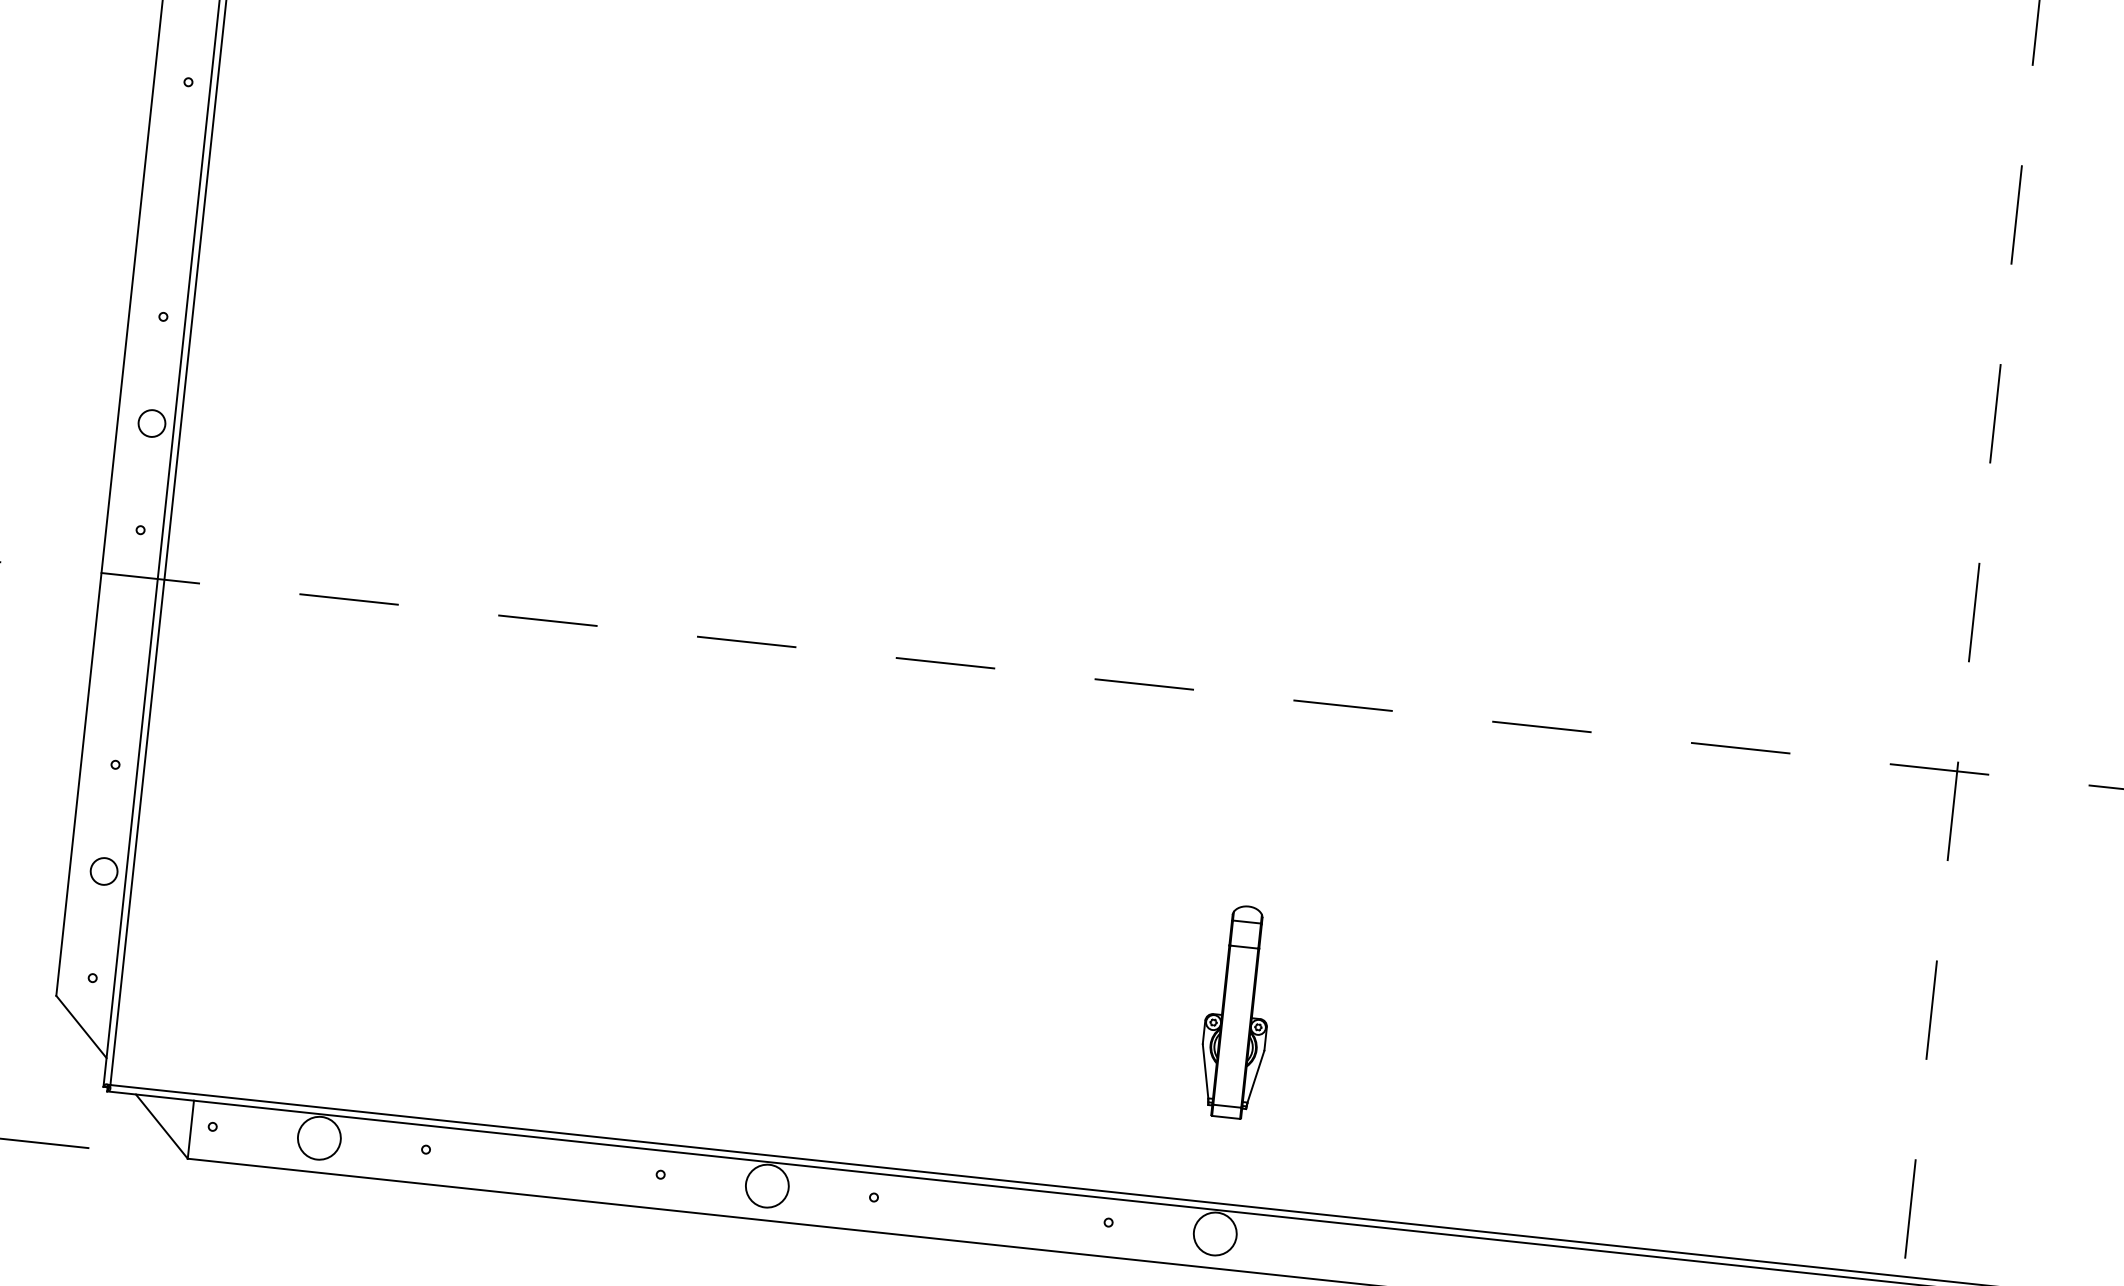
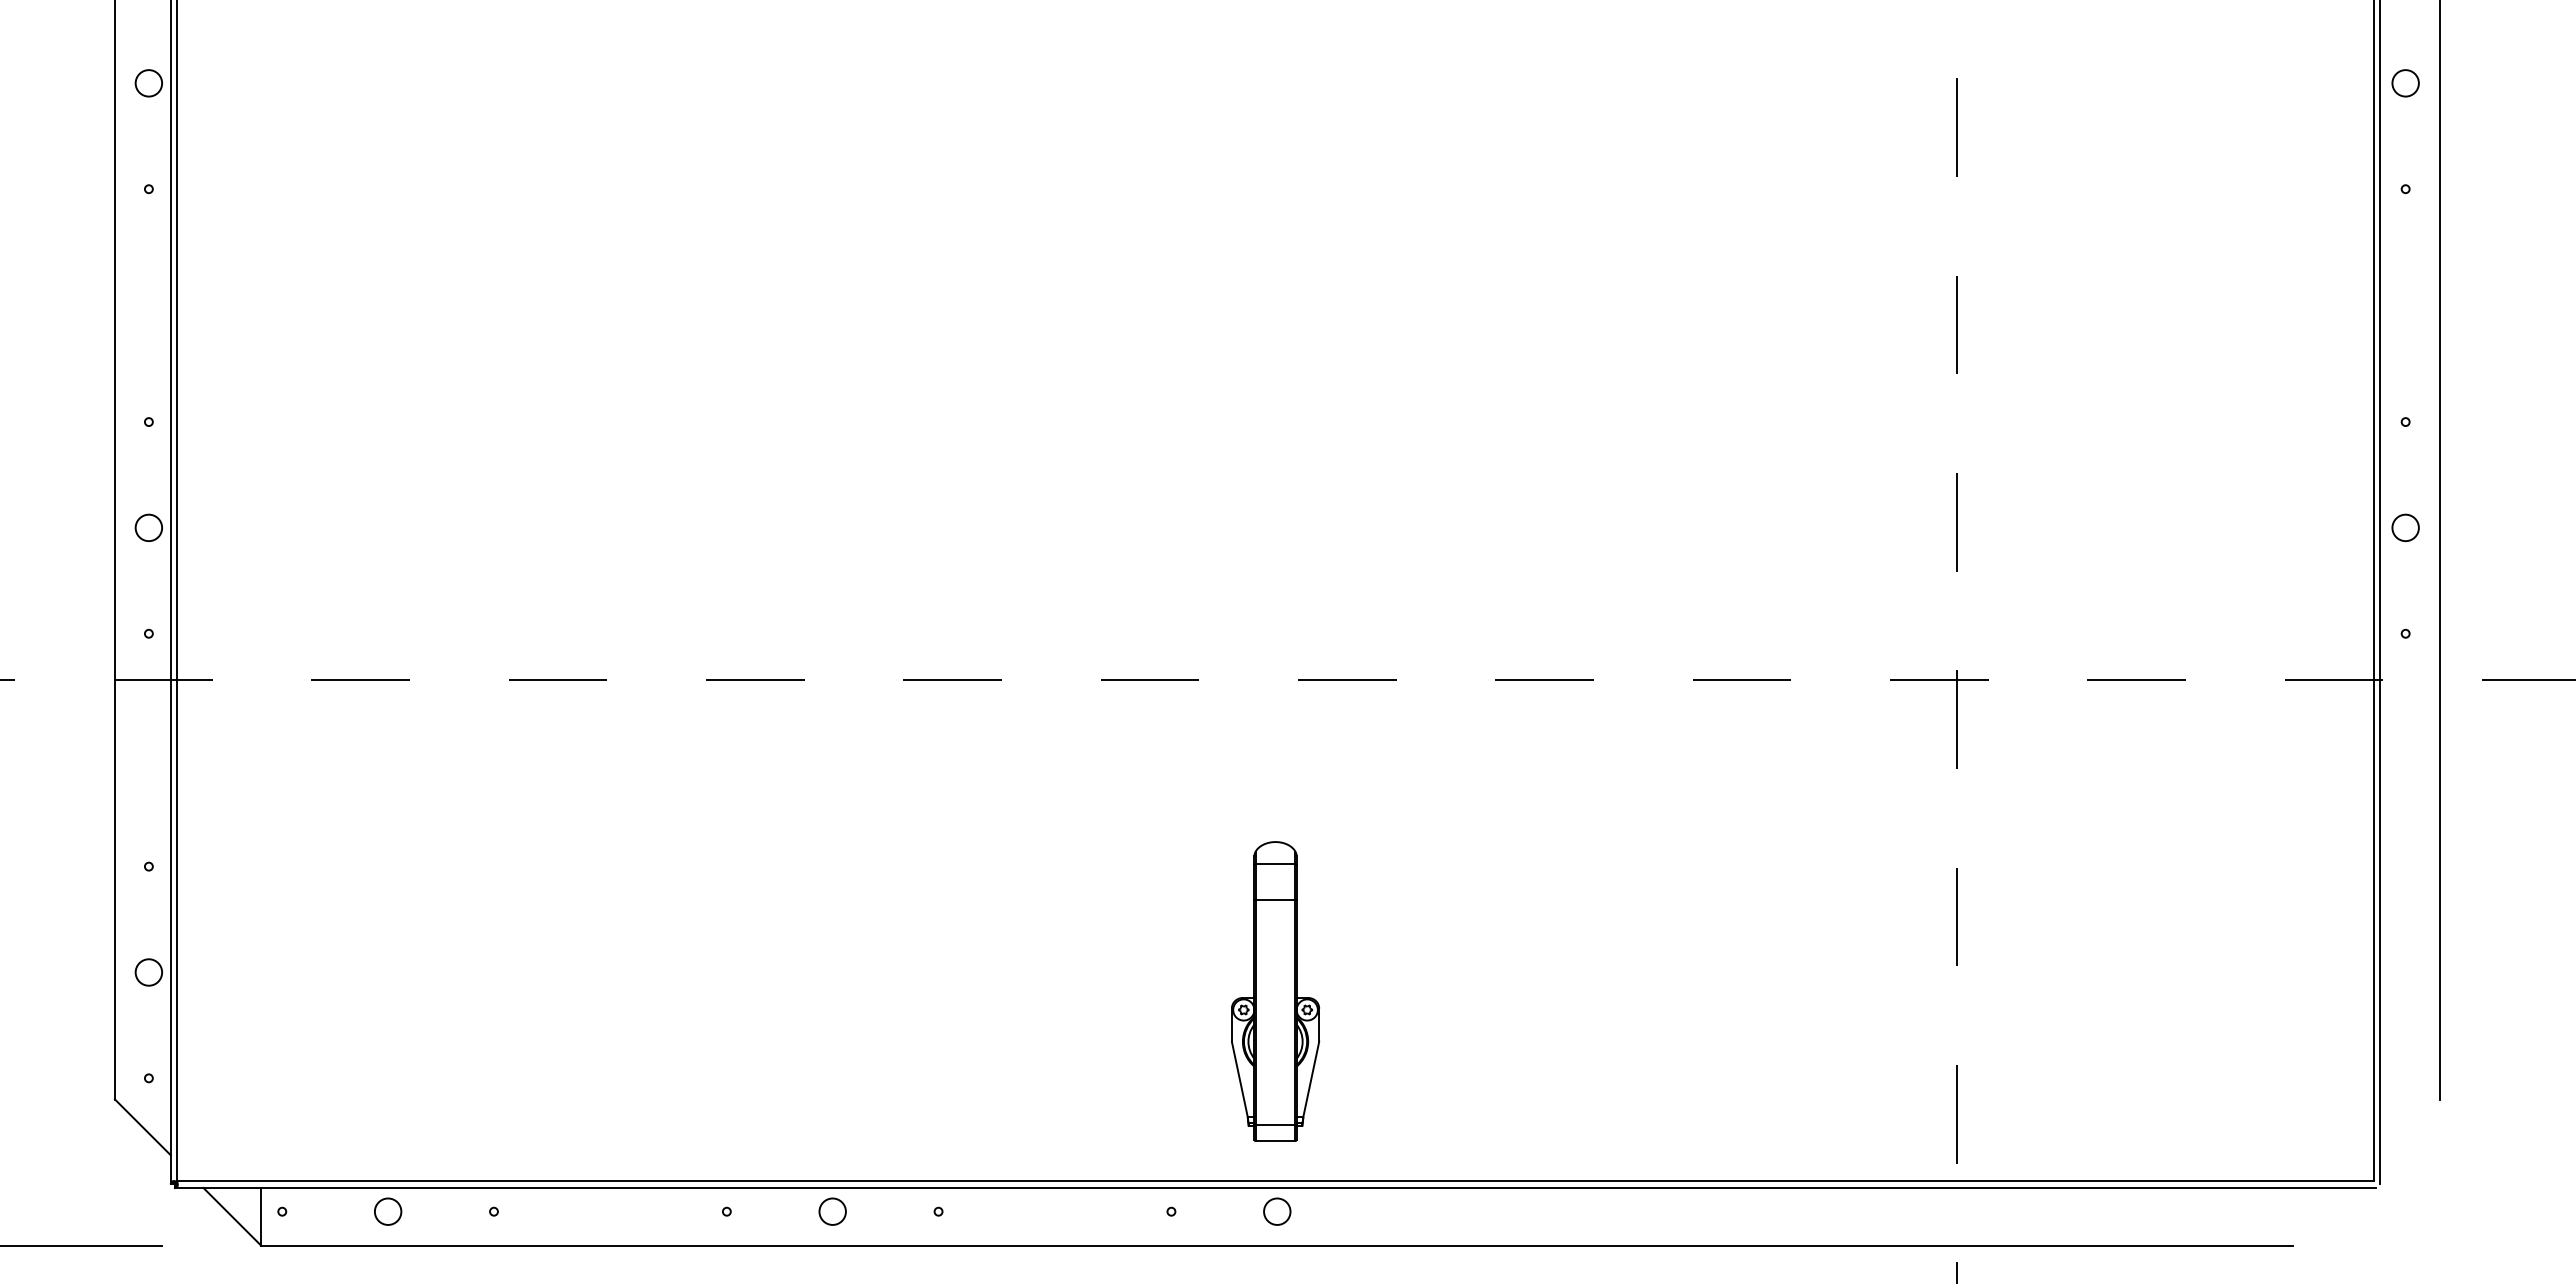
part: (1237, 1011) -> (1275, 991), size x1.43
circle: (318, 1137) -> (387, 1211), size x0.62
circle: (767, 1185) -> (832, 1211), size x0.62
circle: (1215, 1233) -> (1277, 1211), size x0.62

